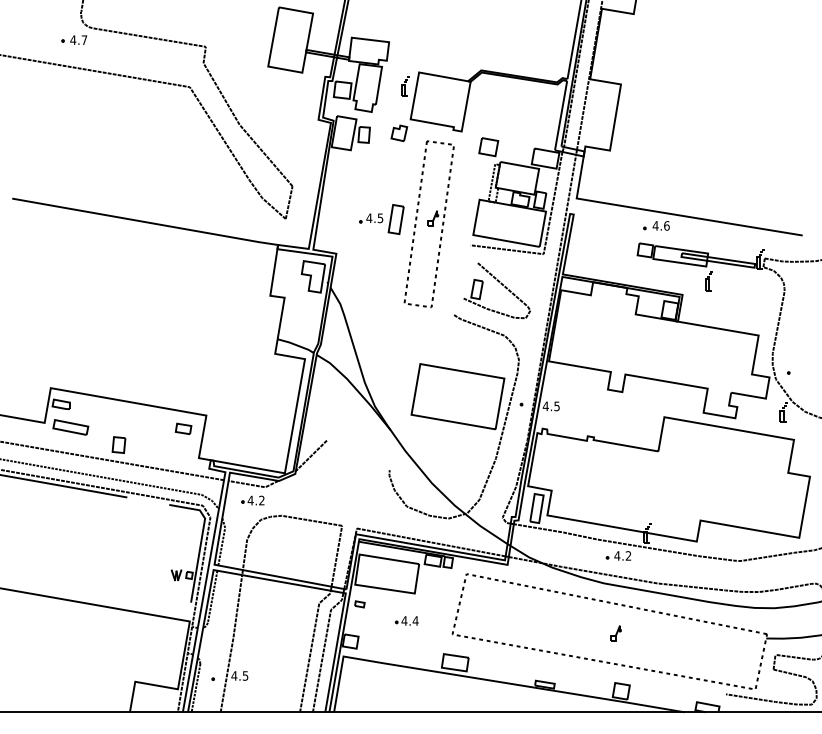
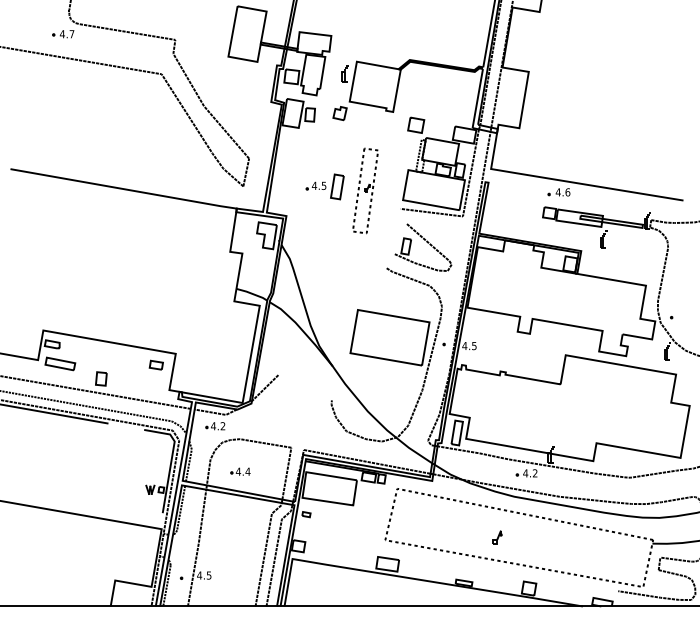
part: (429, 223) -> (365, 190), size x0.6
part: (406, 620) -> (240, 471), moved
part: (615, 633) -> (497, 537), moved

